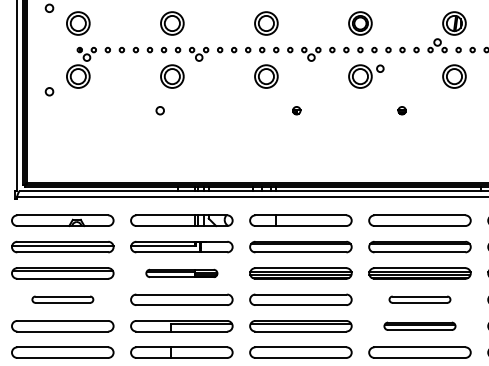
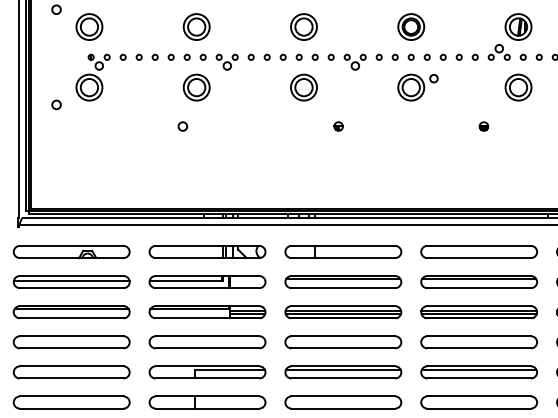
part: (401, 110) -> (483, 126), moved
part: (181, 273) -> (207, 312), size x1.43
part: (62, 299) -> (71, 341), size x1.67
part: (419, 299) -> (478, 341), size x1.67
part: (419, 326) -> (478, 372), size x1.43

